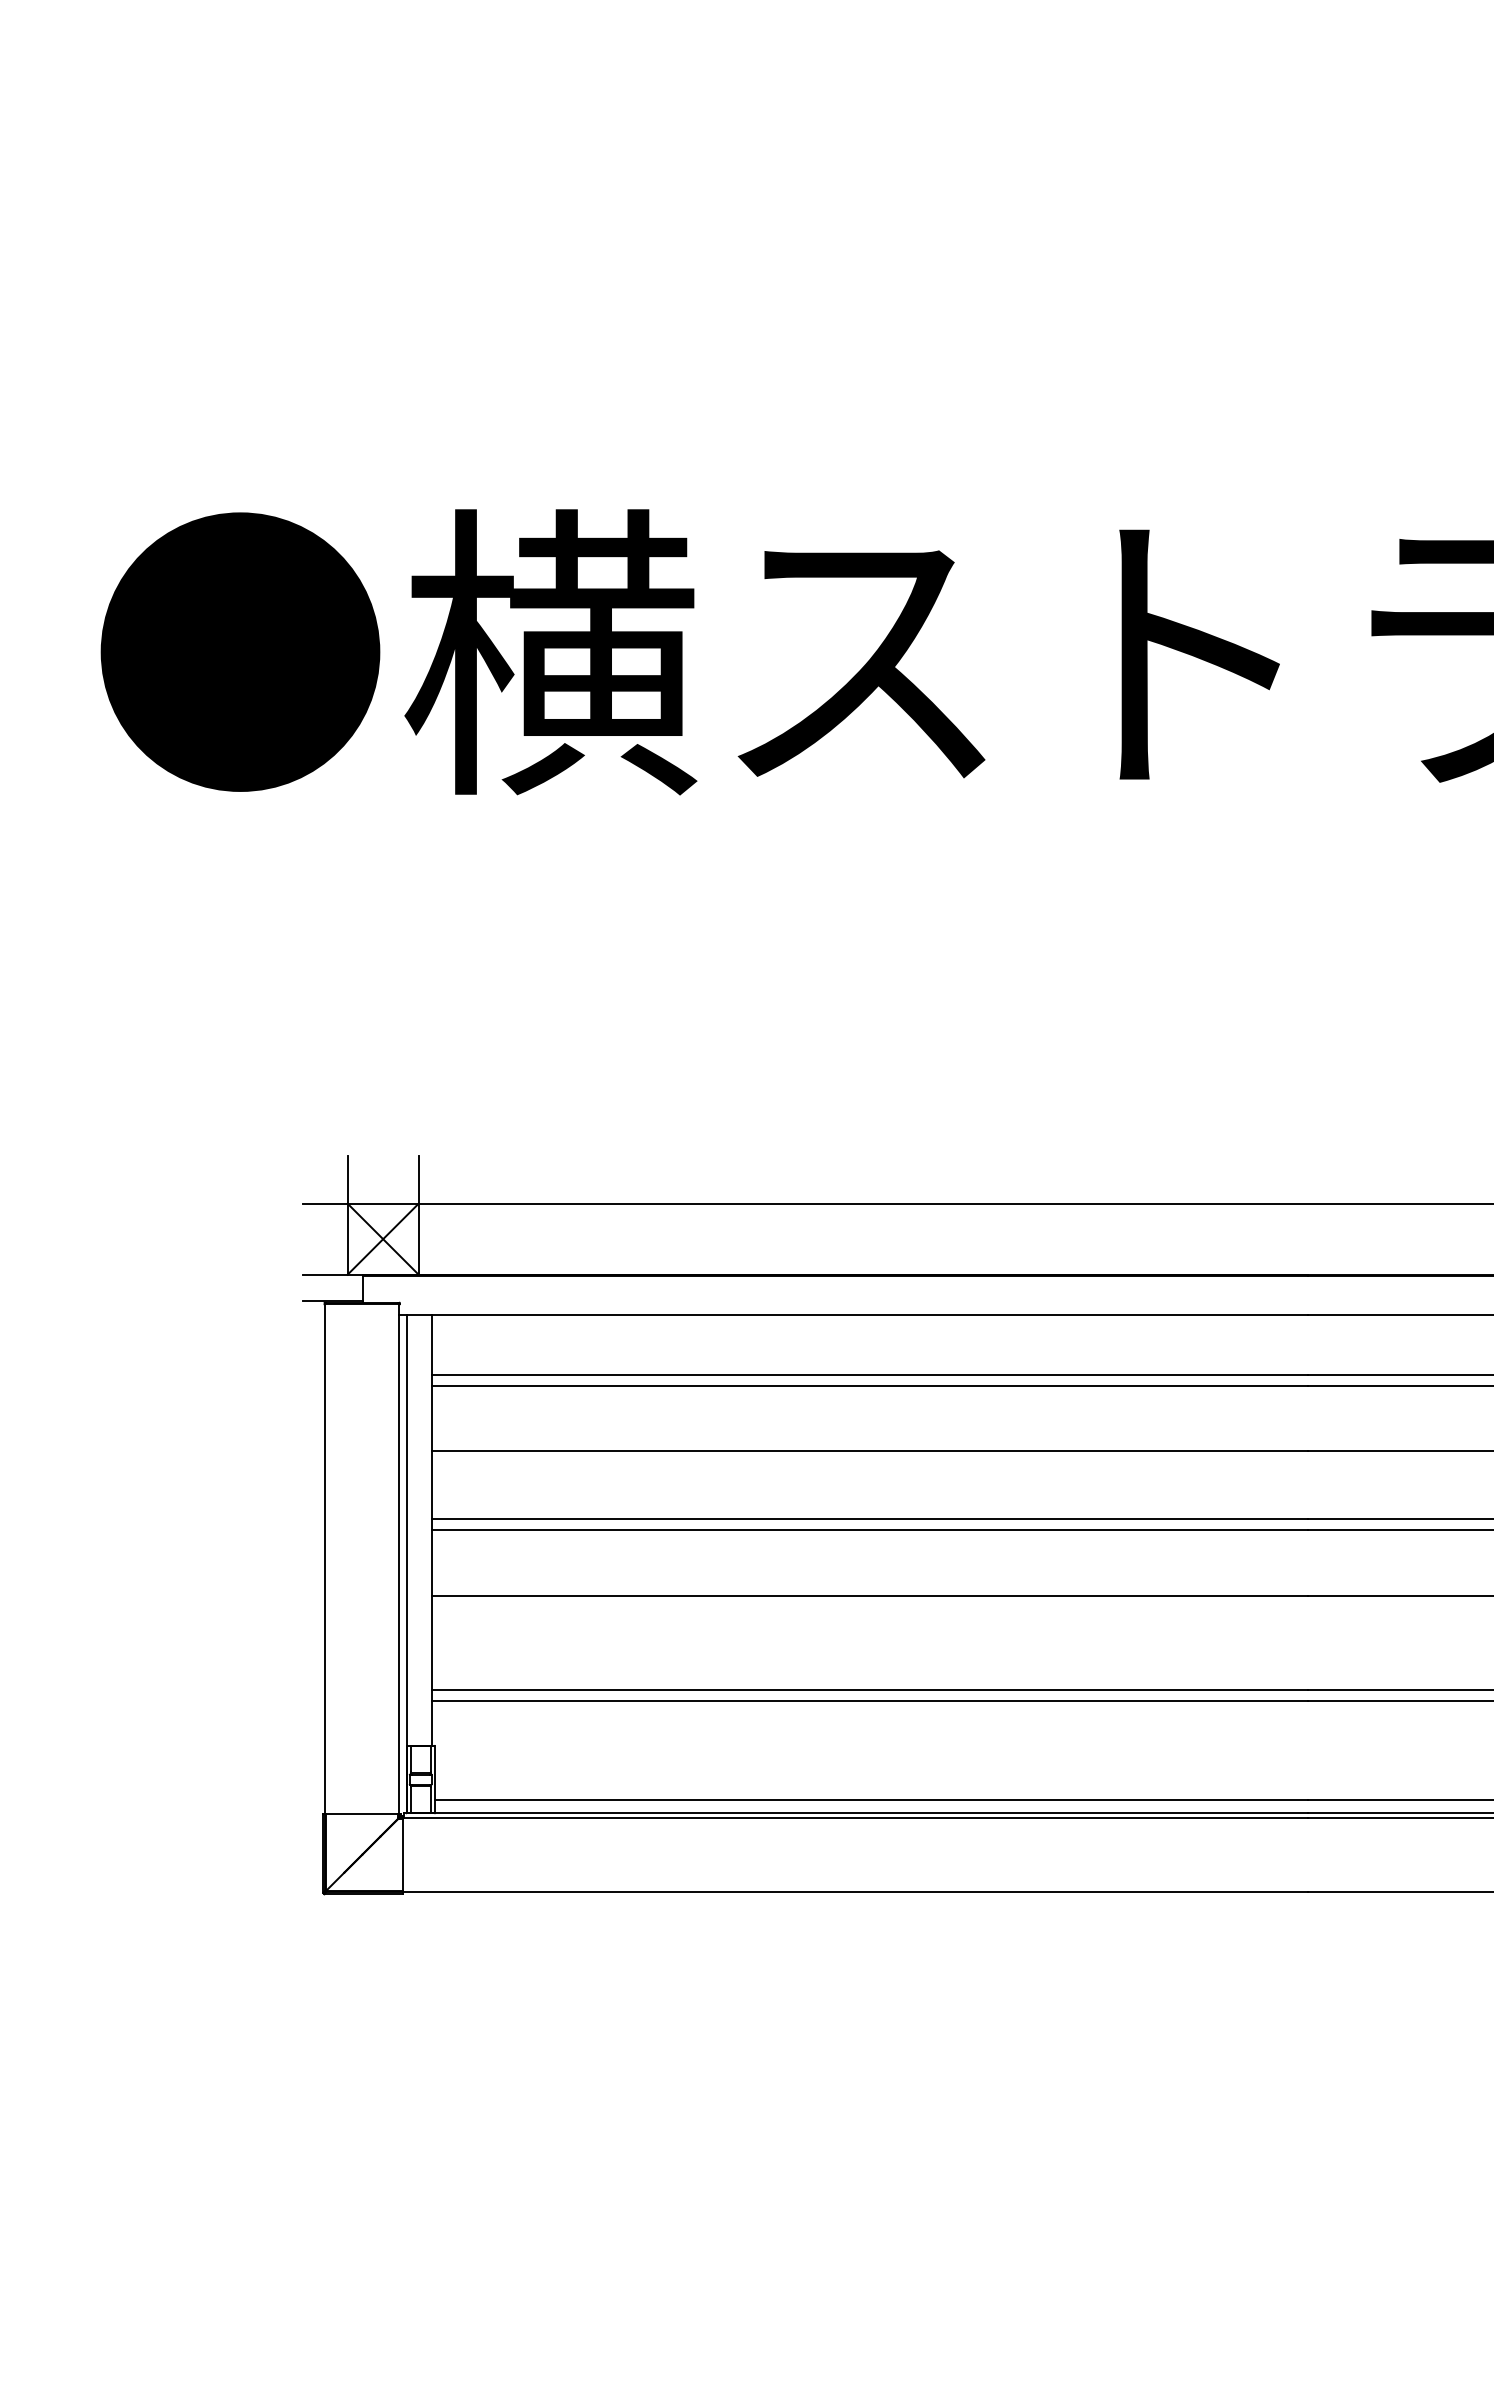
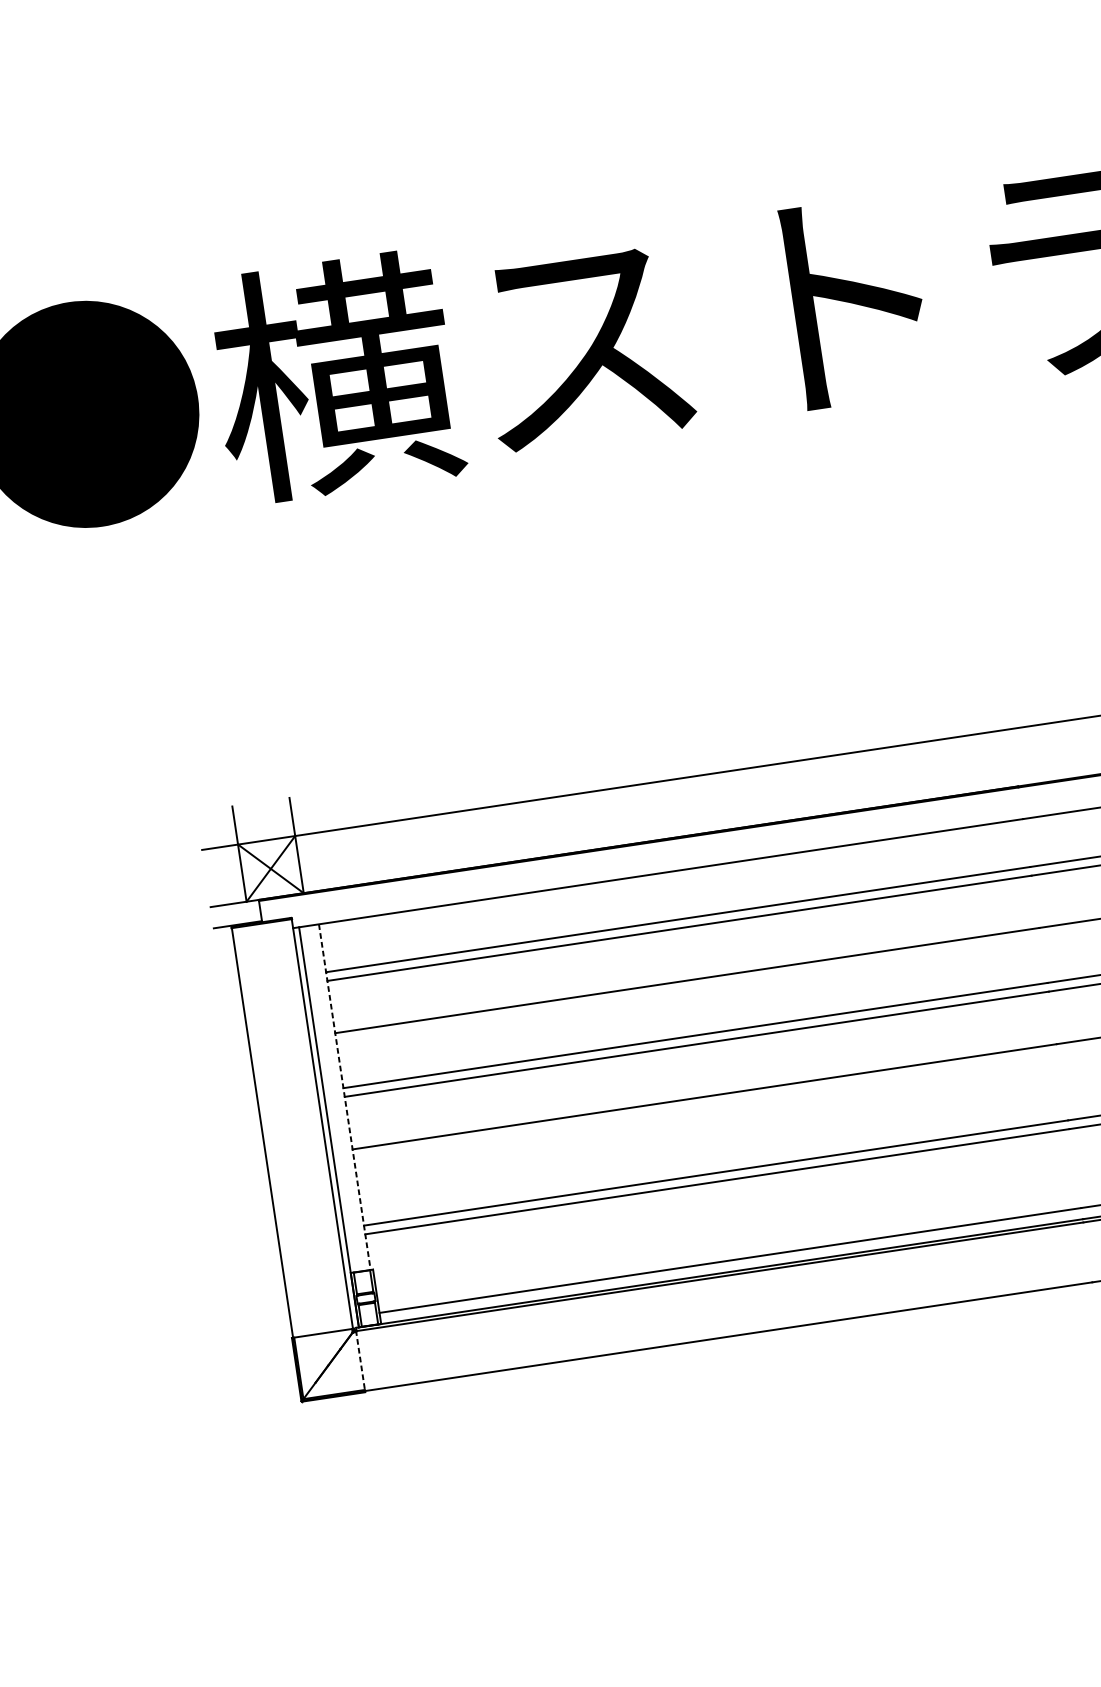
line: (431, 1531) -> (344, 1097), solid -> dashed
line: (402, 1854) -> (360, 1360), solid -> dashed

